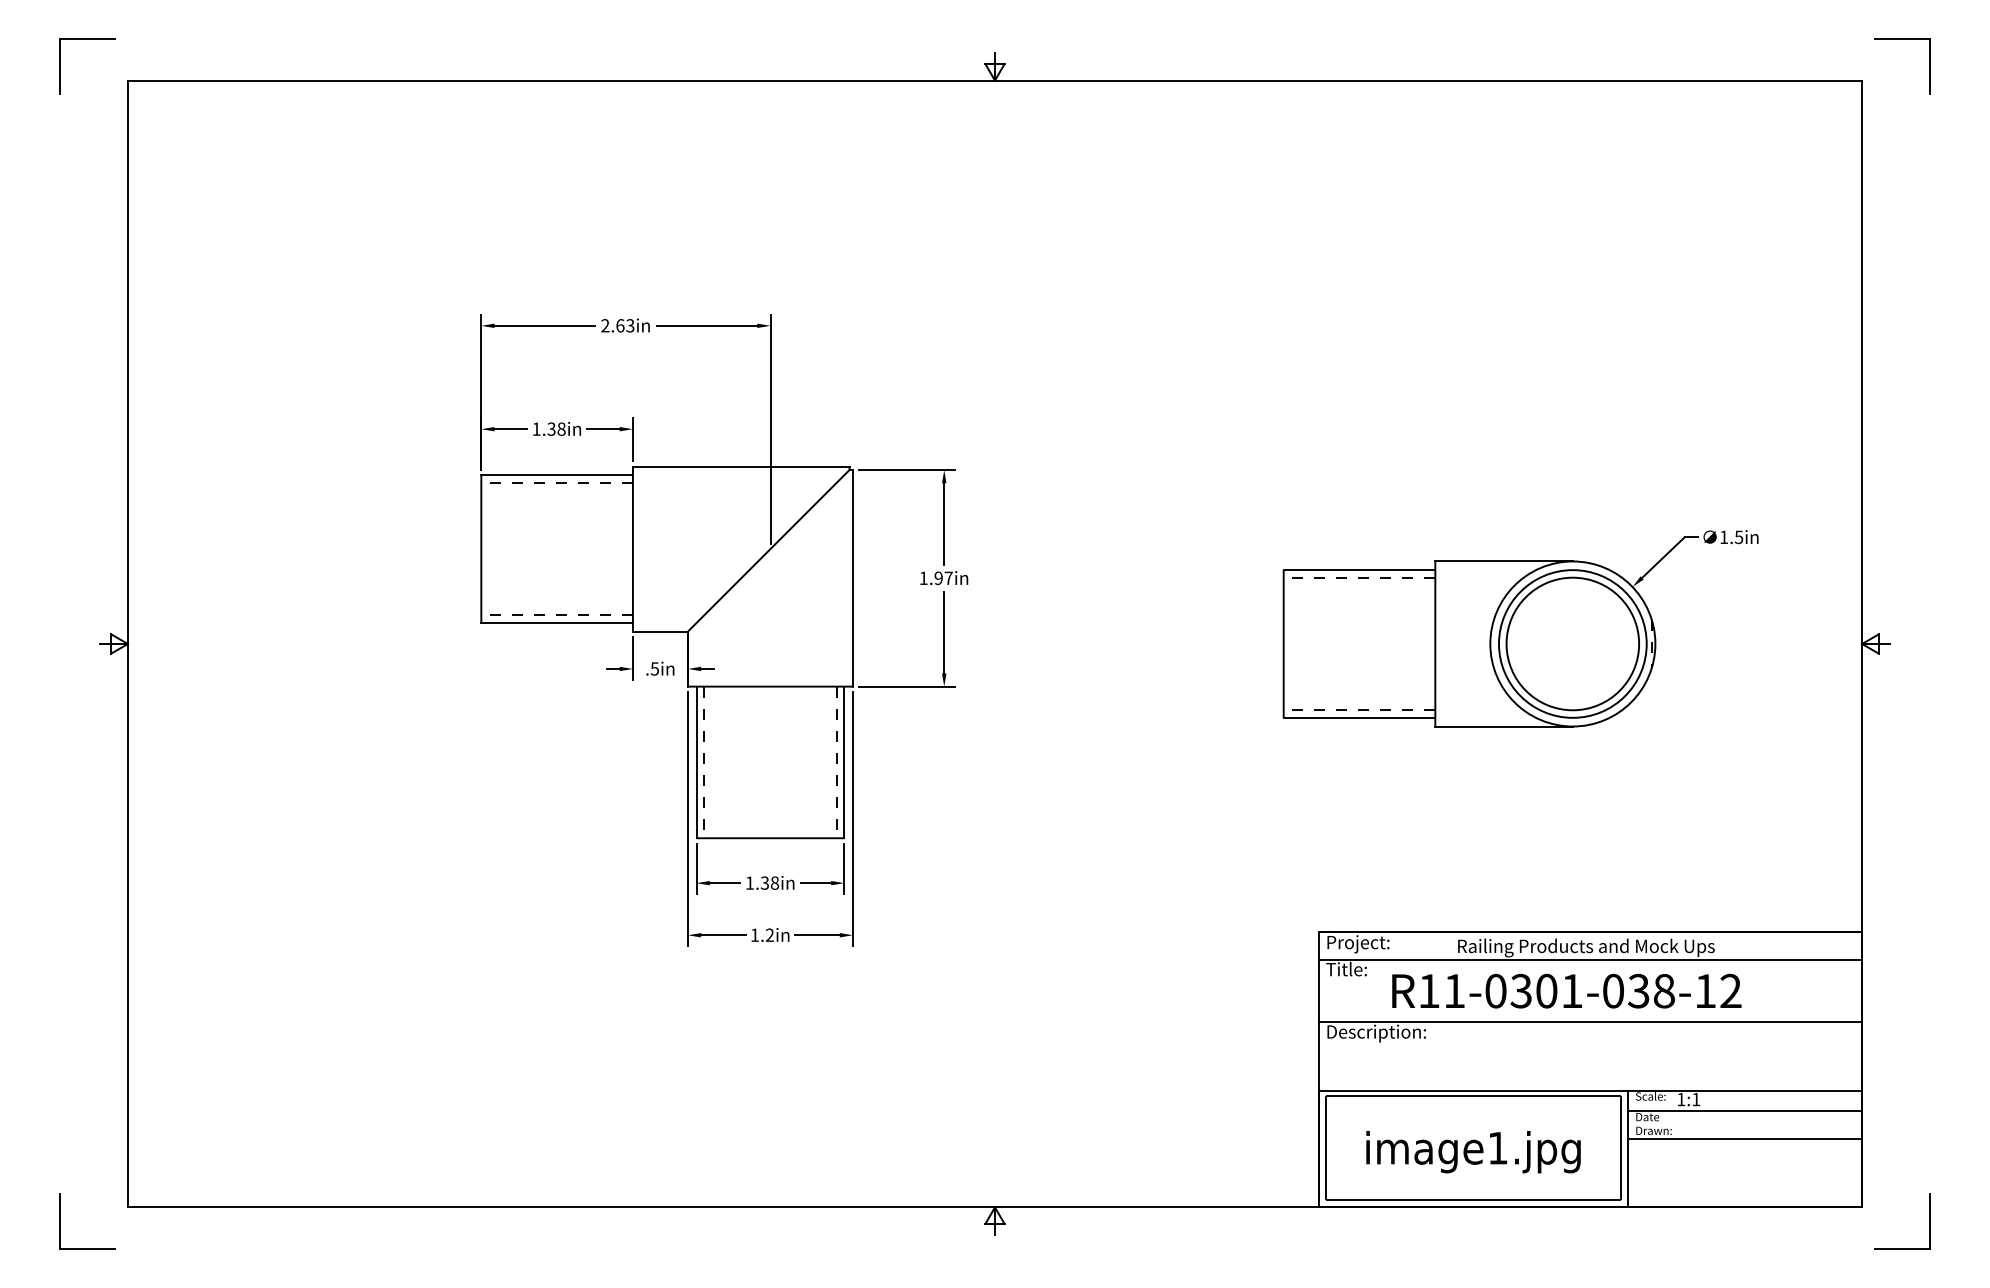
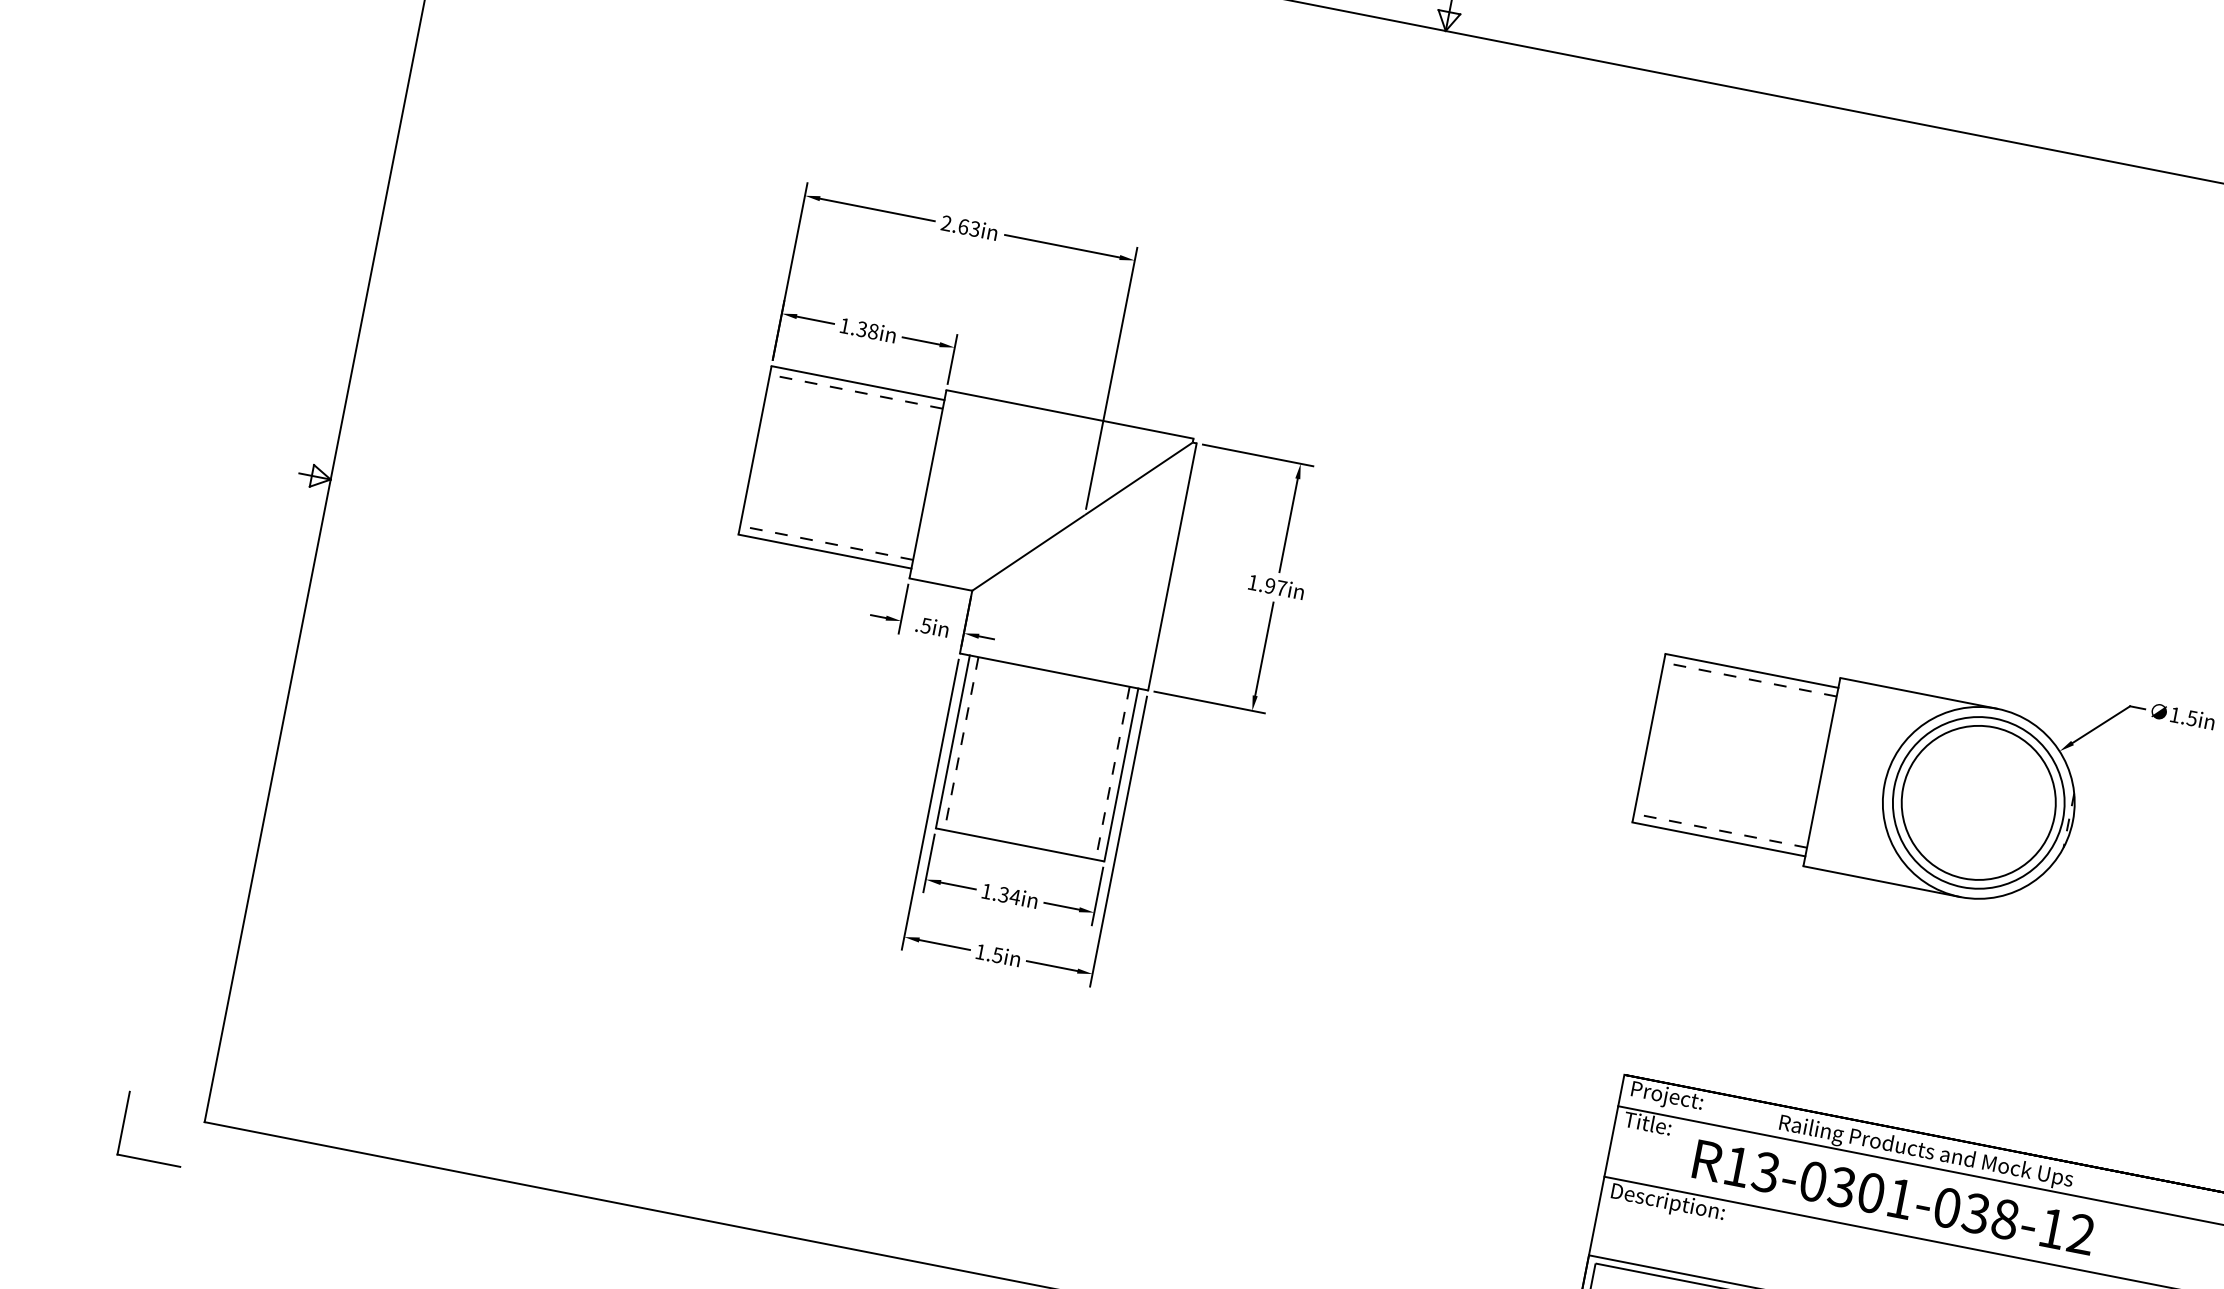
text: (774, 882) -> (1014, 896), 1.38in -> 1.34in
text: (769, 934) -> (997, 954), 1.2in -> 1.5in
text: (1453, 990) -> (1765, 1171), R11-0301-038-12 -> R13-0301-038-12

